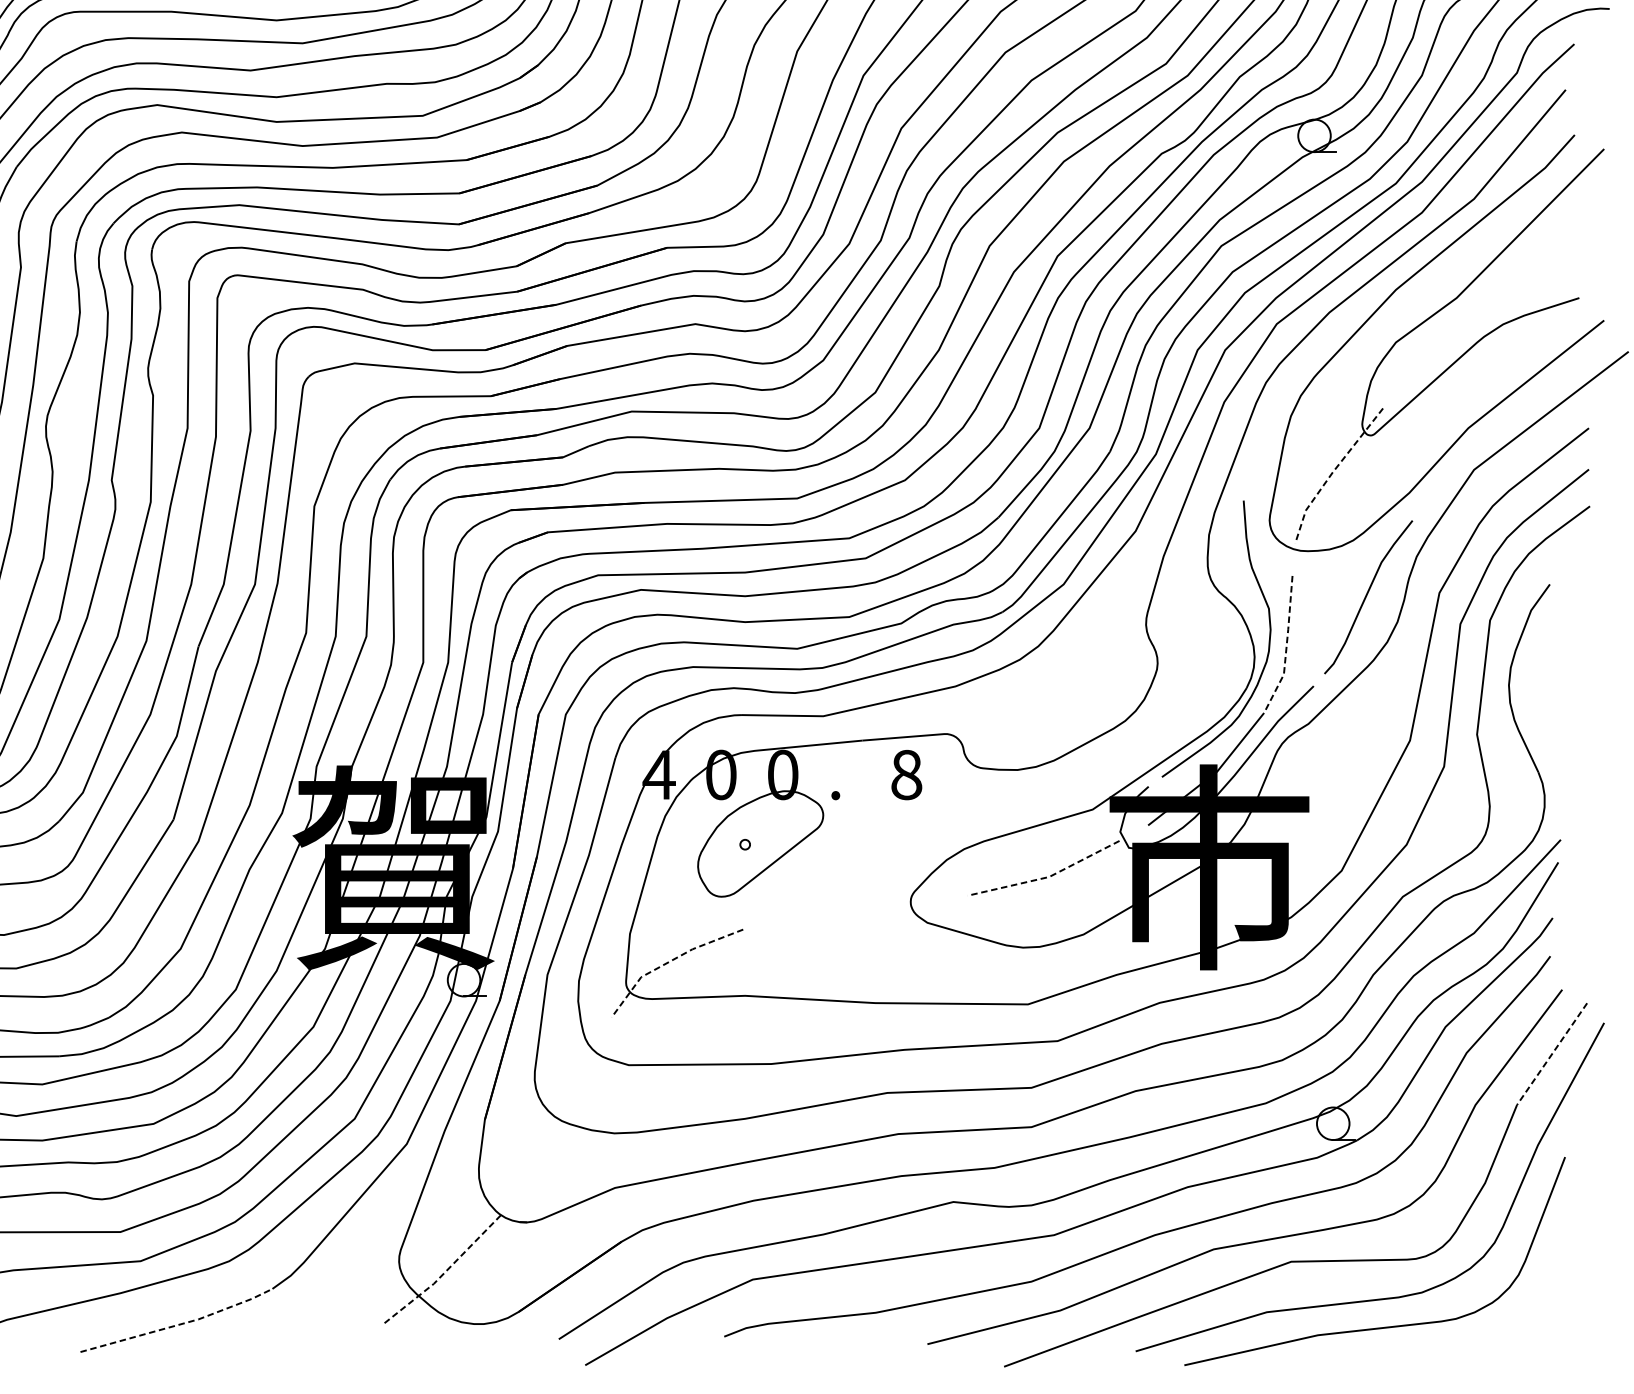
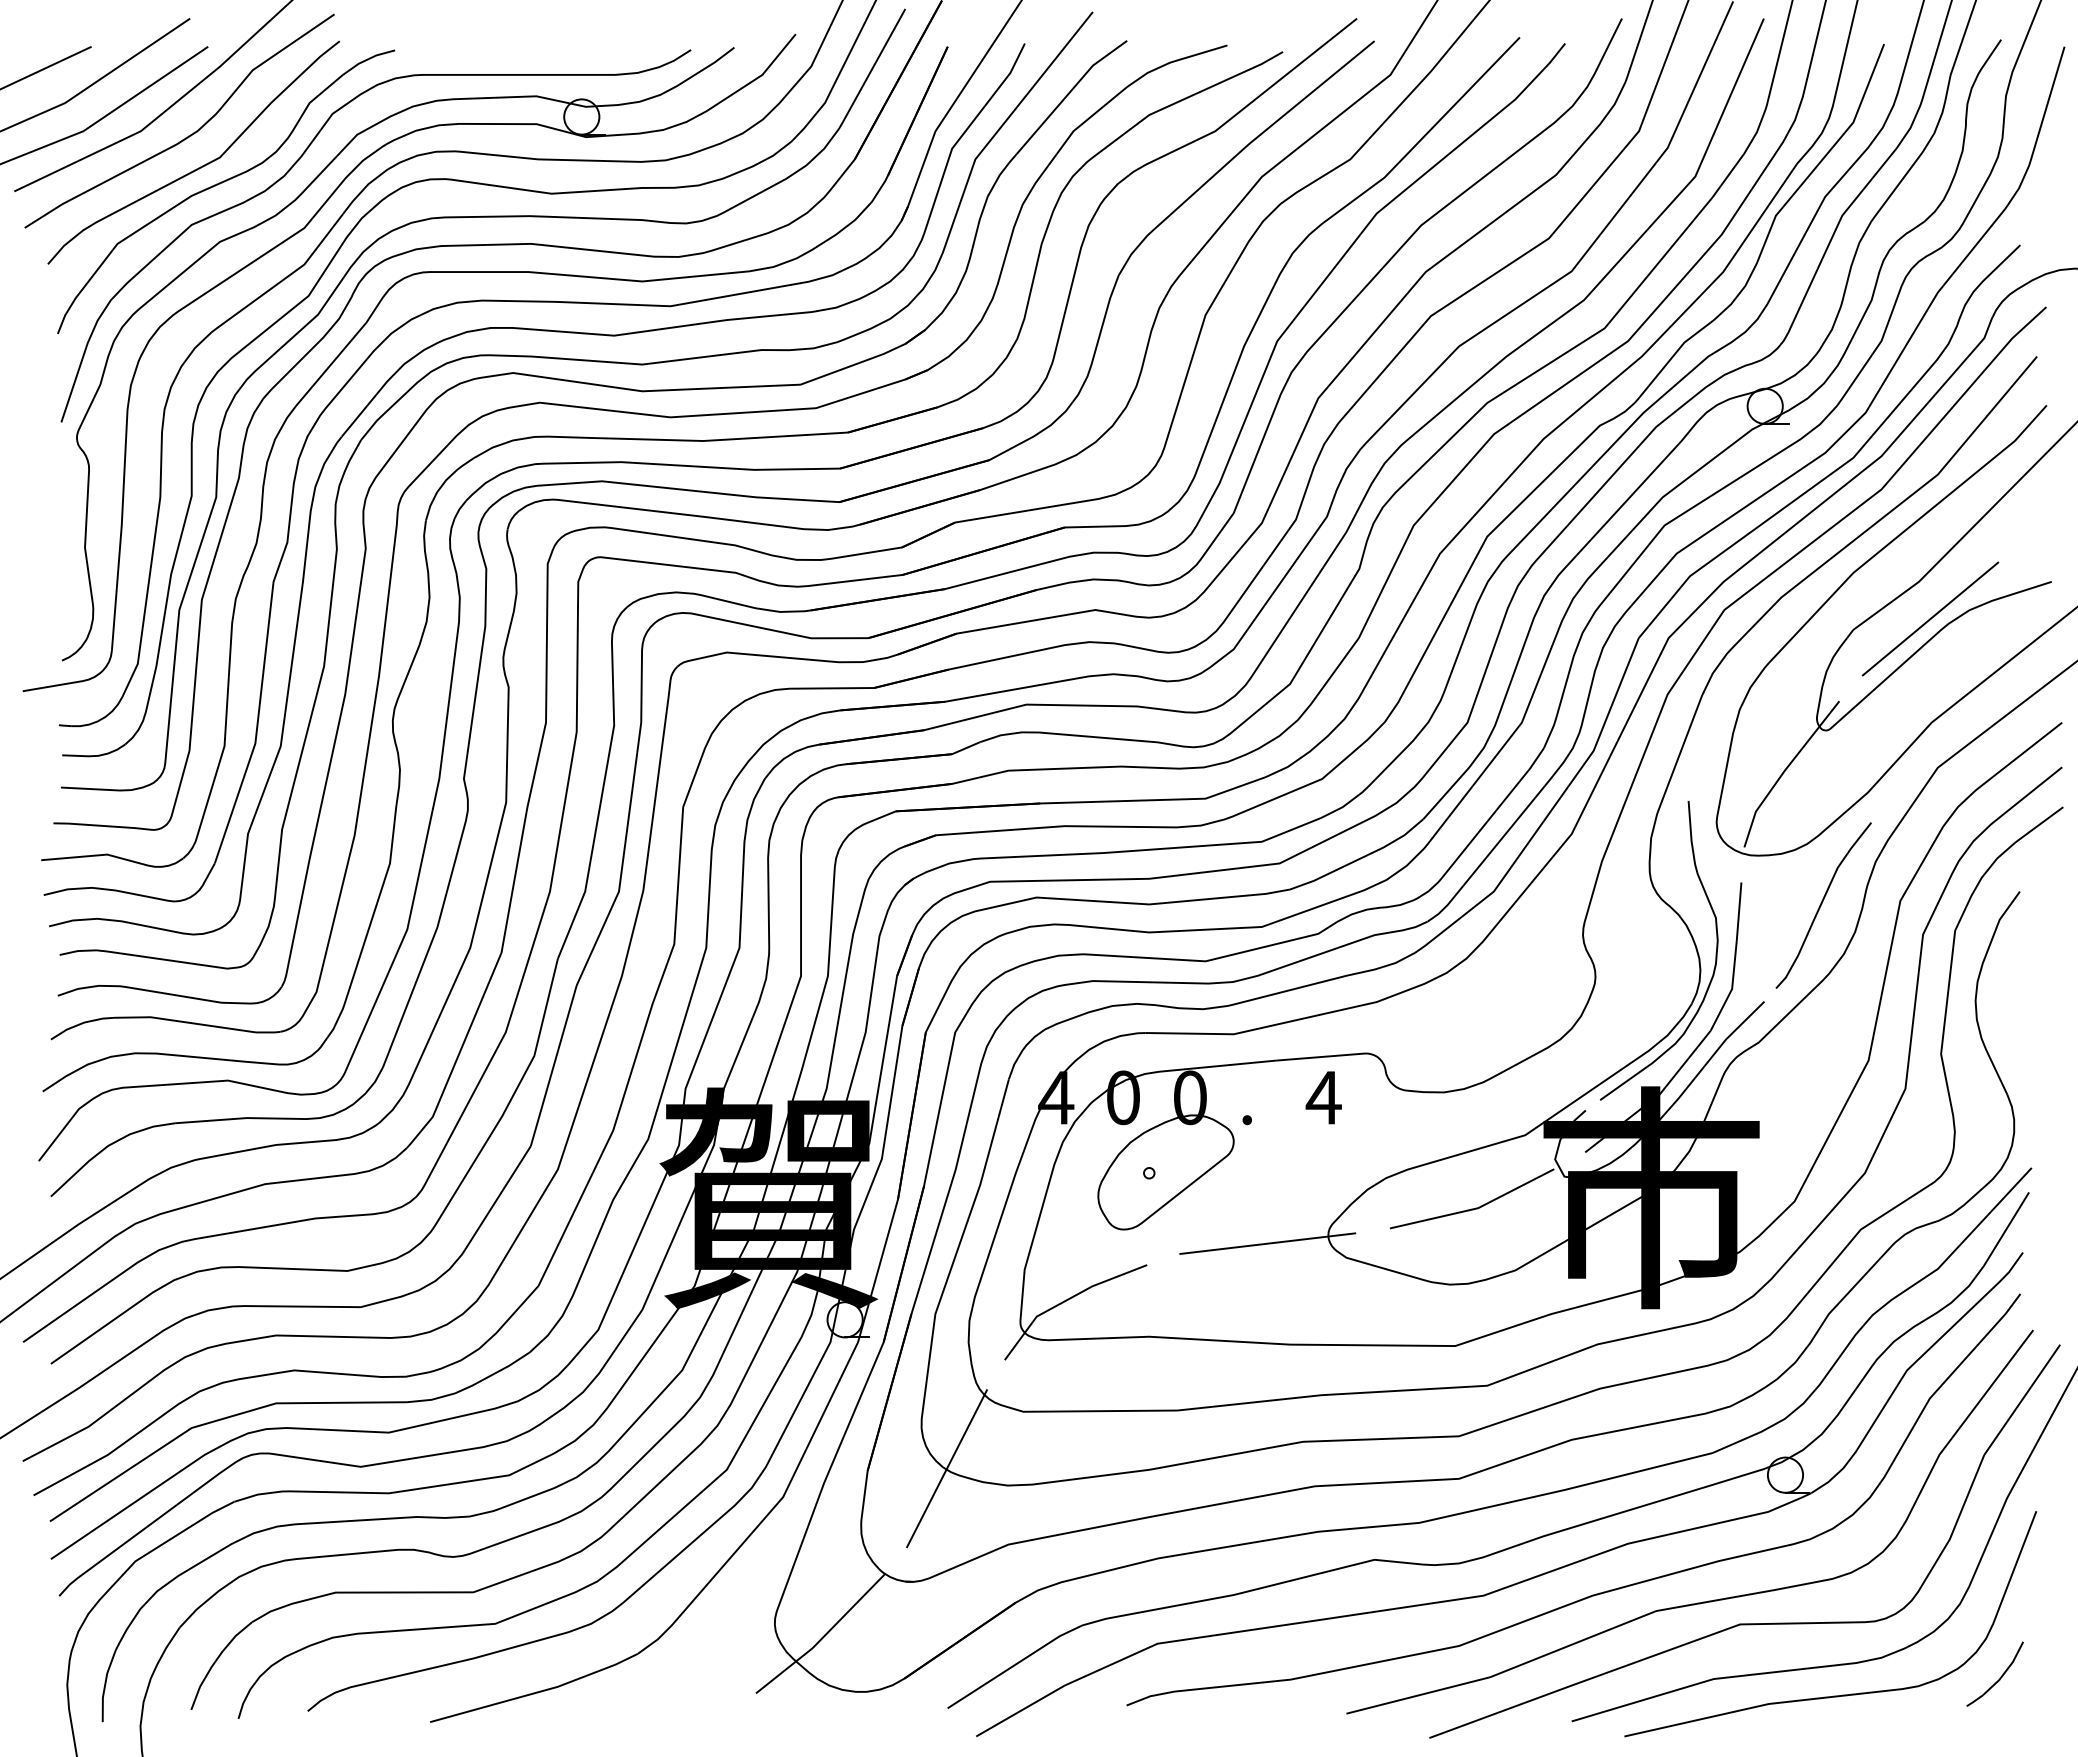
line: (1467, 331) -> (1930, 618), added
line: (1332, 473) -> (1784, 771), dashed -> solid
line: (1286, 647) -> (1734, 959), dashed -> solid
text: (906, 774) -> (1323, 1097), 8 -> 4
line: (1047, 877) -> (1476, 1208), dashed -> solid
line: (854, 909) -> (1267, 1243), added
line: (668, 962) -> (1066, 1300), dashed -> solid
line: (1552, 1053) -> (2022, 1399), dashed -> solid
line: (557, 1117) -> (946, 1468), added
line: (443, 1273) -> (822, 1637), dashed -> solid
curve: (1531, 1309) -> (2000, 1676), added
line: (179, 1324) -> (537, 1692), dashed -> solid

